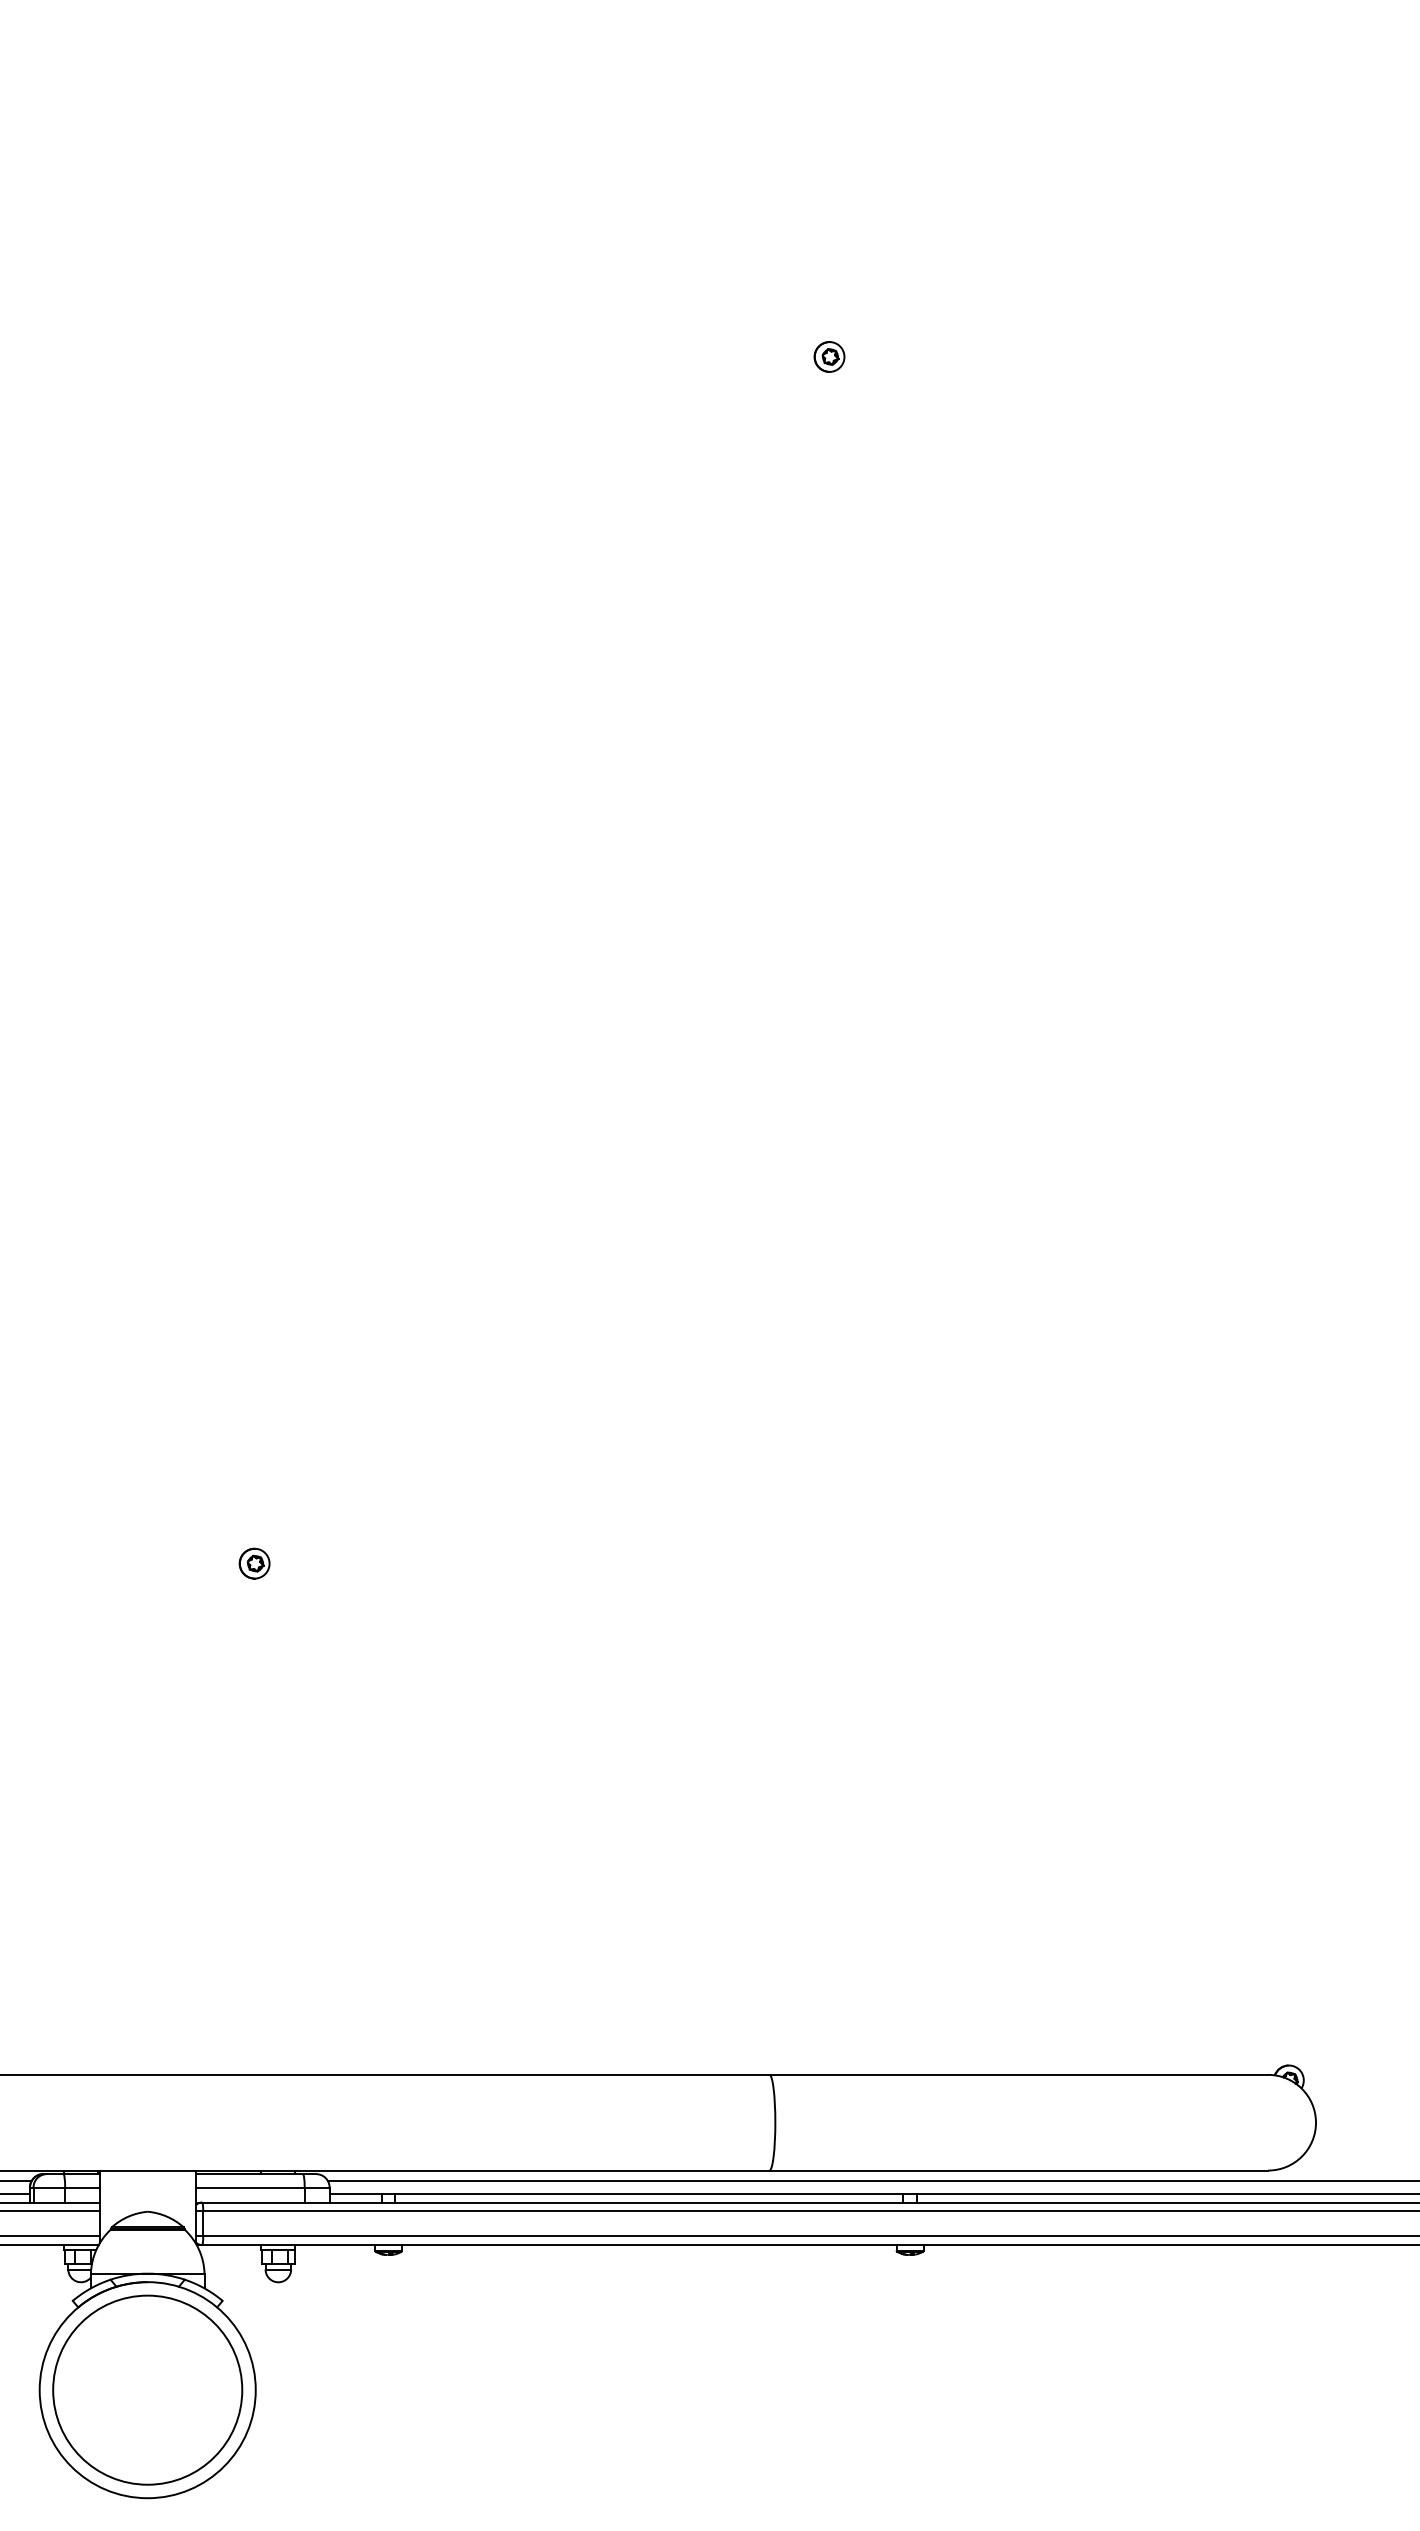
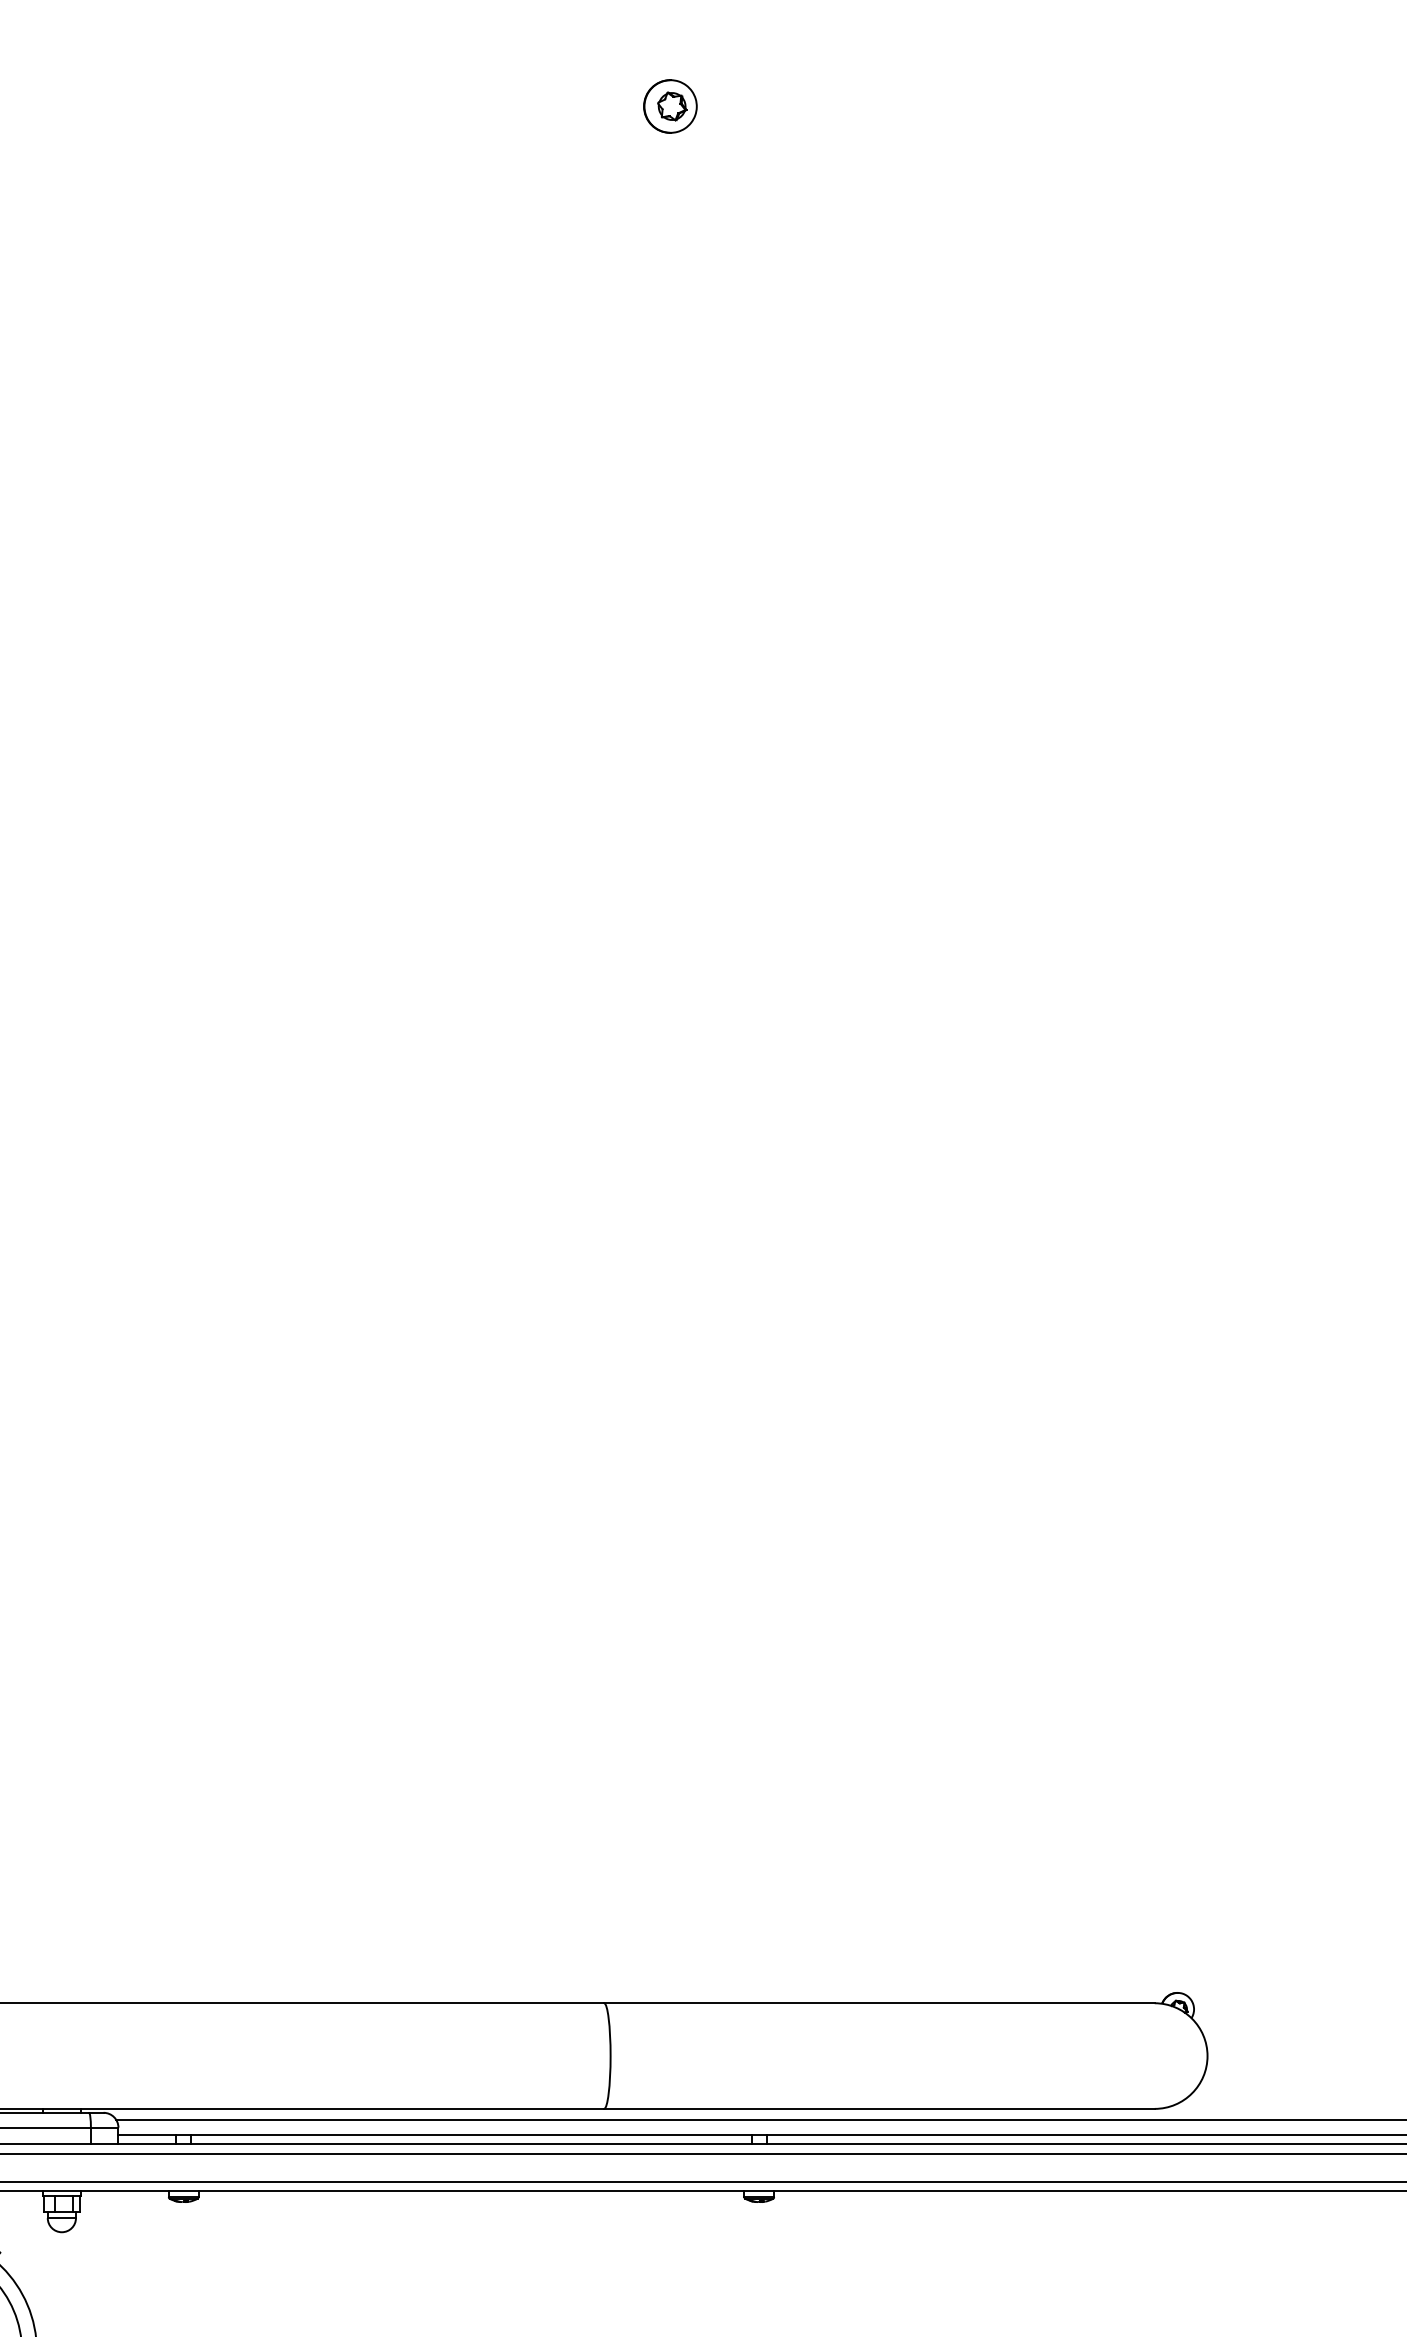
part: (829, 356) -> (670, 105), size x1.6
part: (254, 1563) -> (35, 1438), removed

